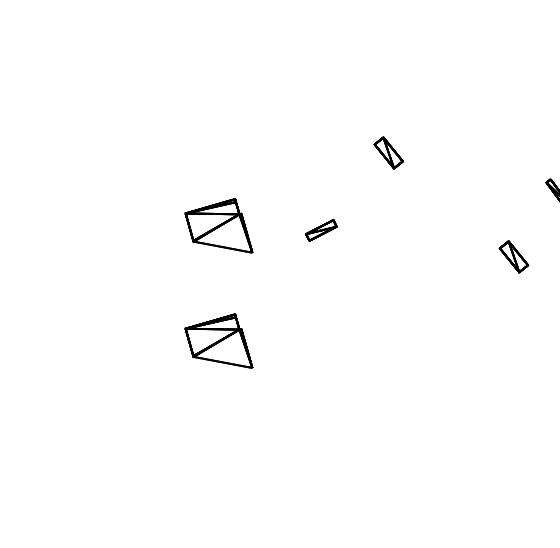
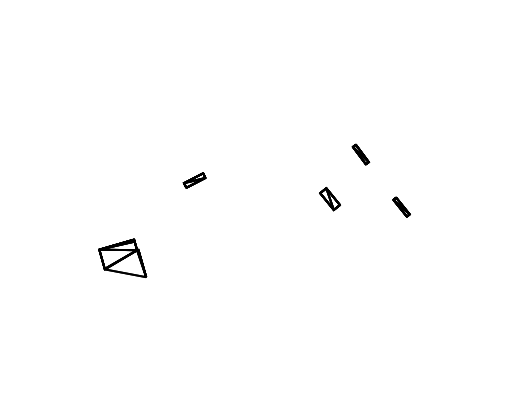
part: (387, 153) -> (241, 126), removed
part: (218, 224) -> (122, 176), removed

